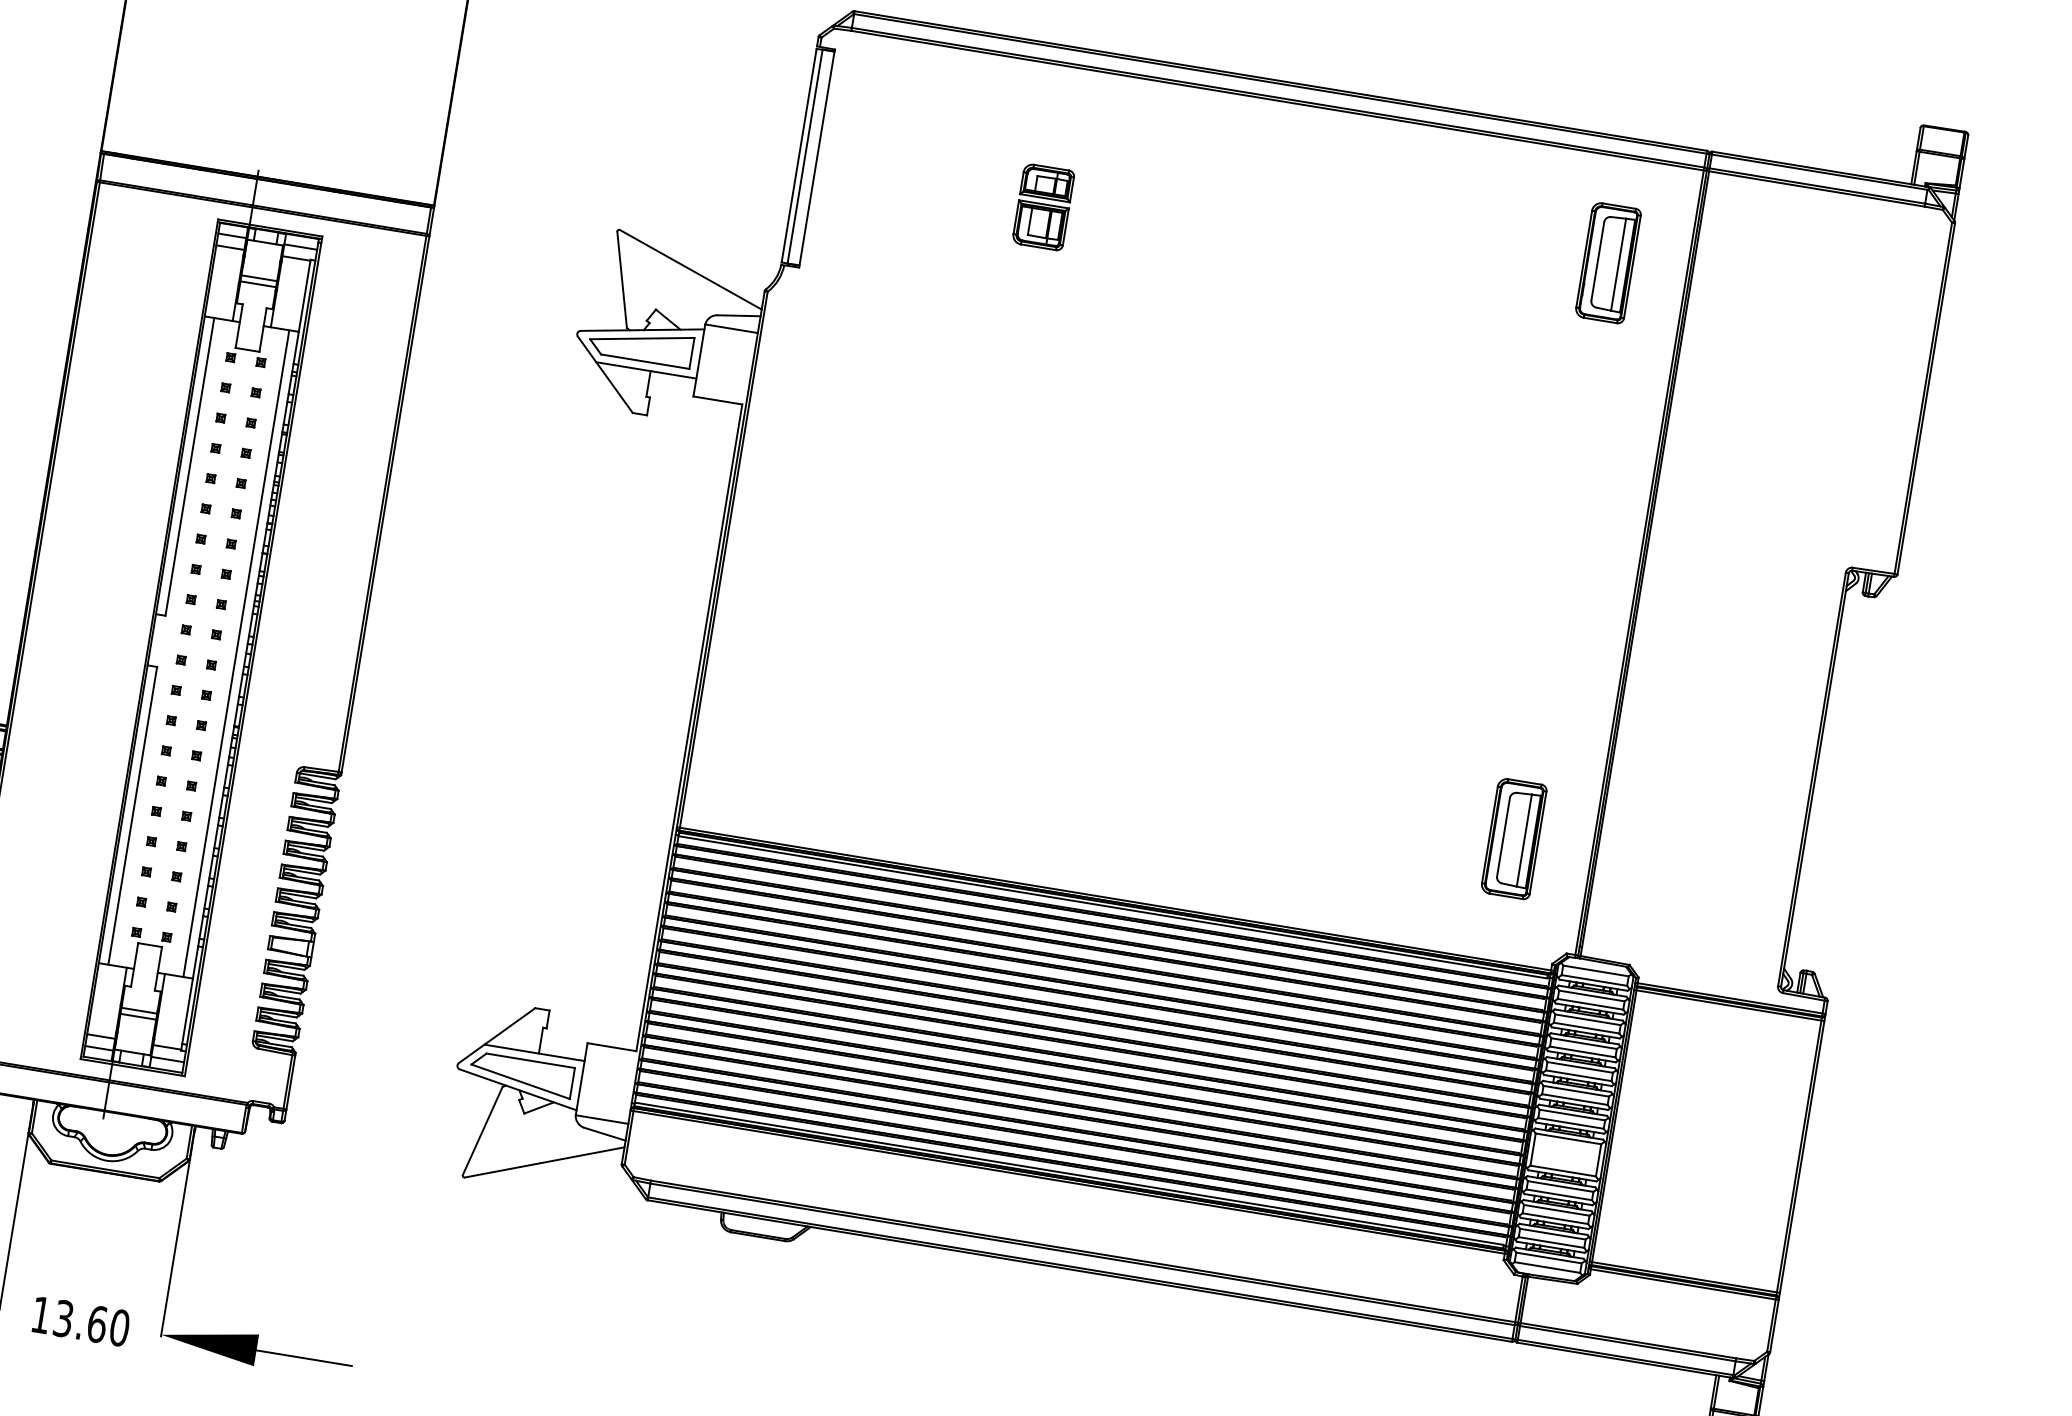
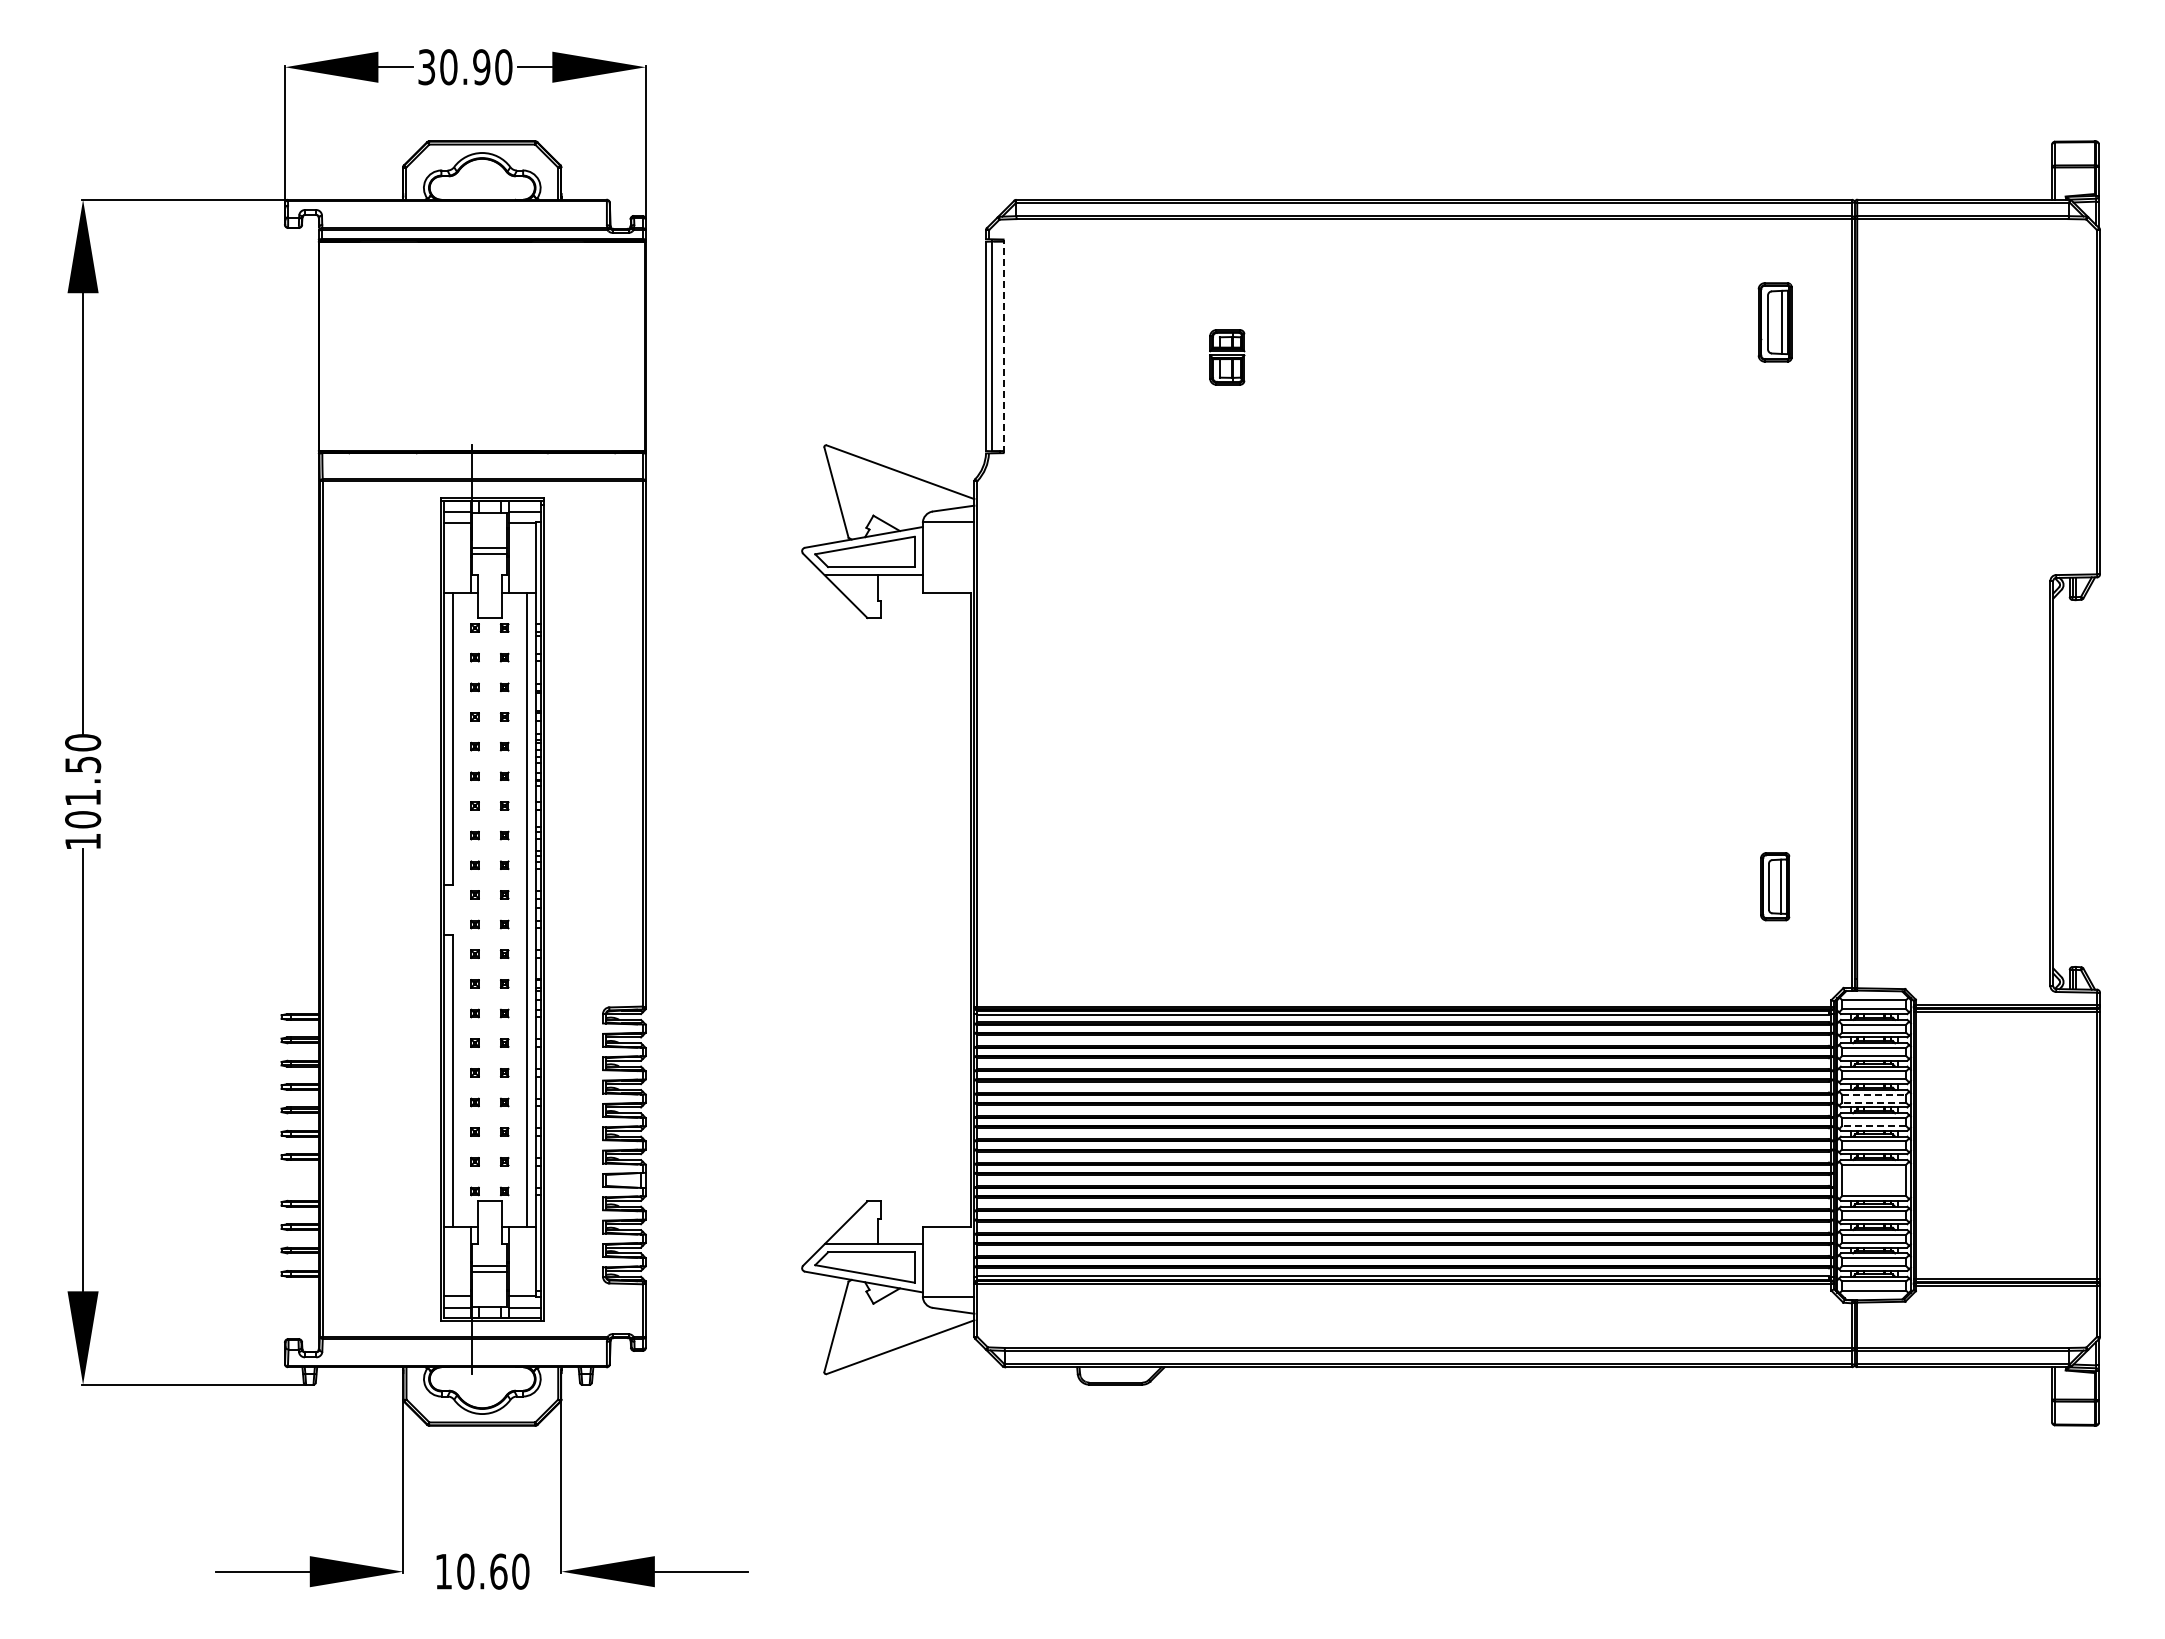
line: (816, 158) -> (1003, 346), solid -> dashed
part: (1042, 207) -> (1226, 357), size x0.7
part: (1607, 263) -> (1774, 322), size x0.7
part: (1513, 838) -> (1774, 886), size x0.6
line: (1580, 1067) -> (1874, 1094), solid -> dashed
line: (1578, 1075) -> (1873, 1102), solid -> dashed
line: (1574, 1099) -> (1873, 1126), solid -> dashed
text: (63, 1318) -> (465, 1571), 13.60 -> 10.60

